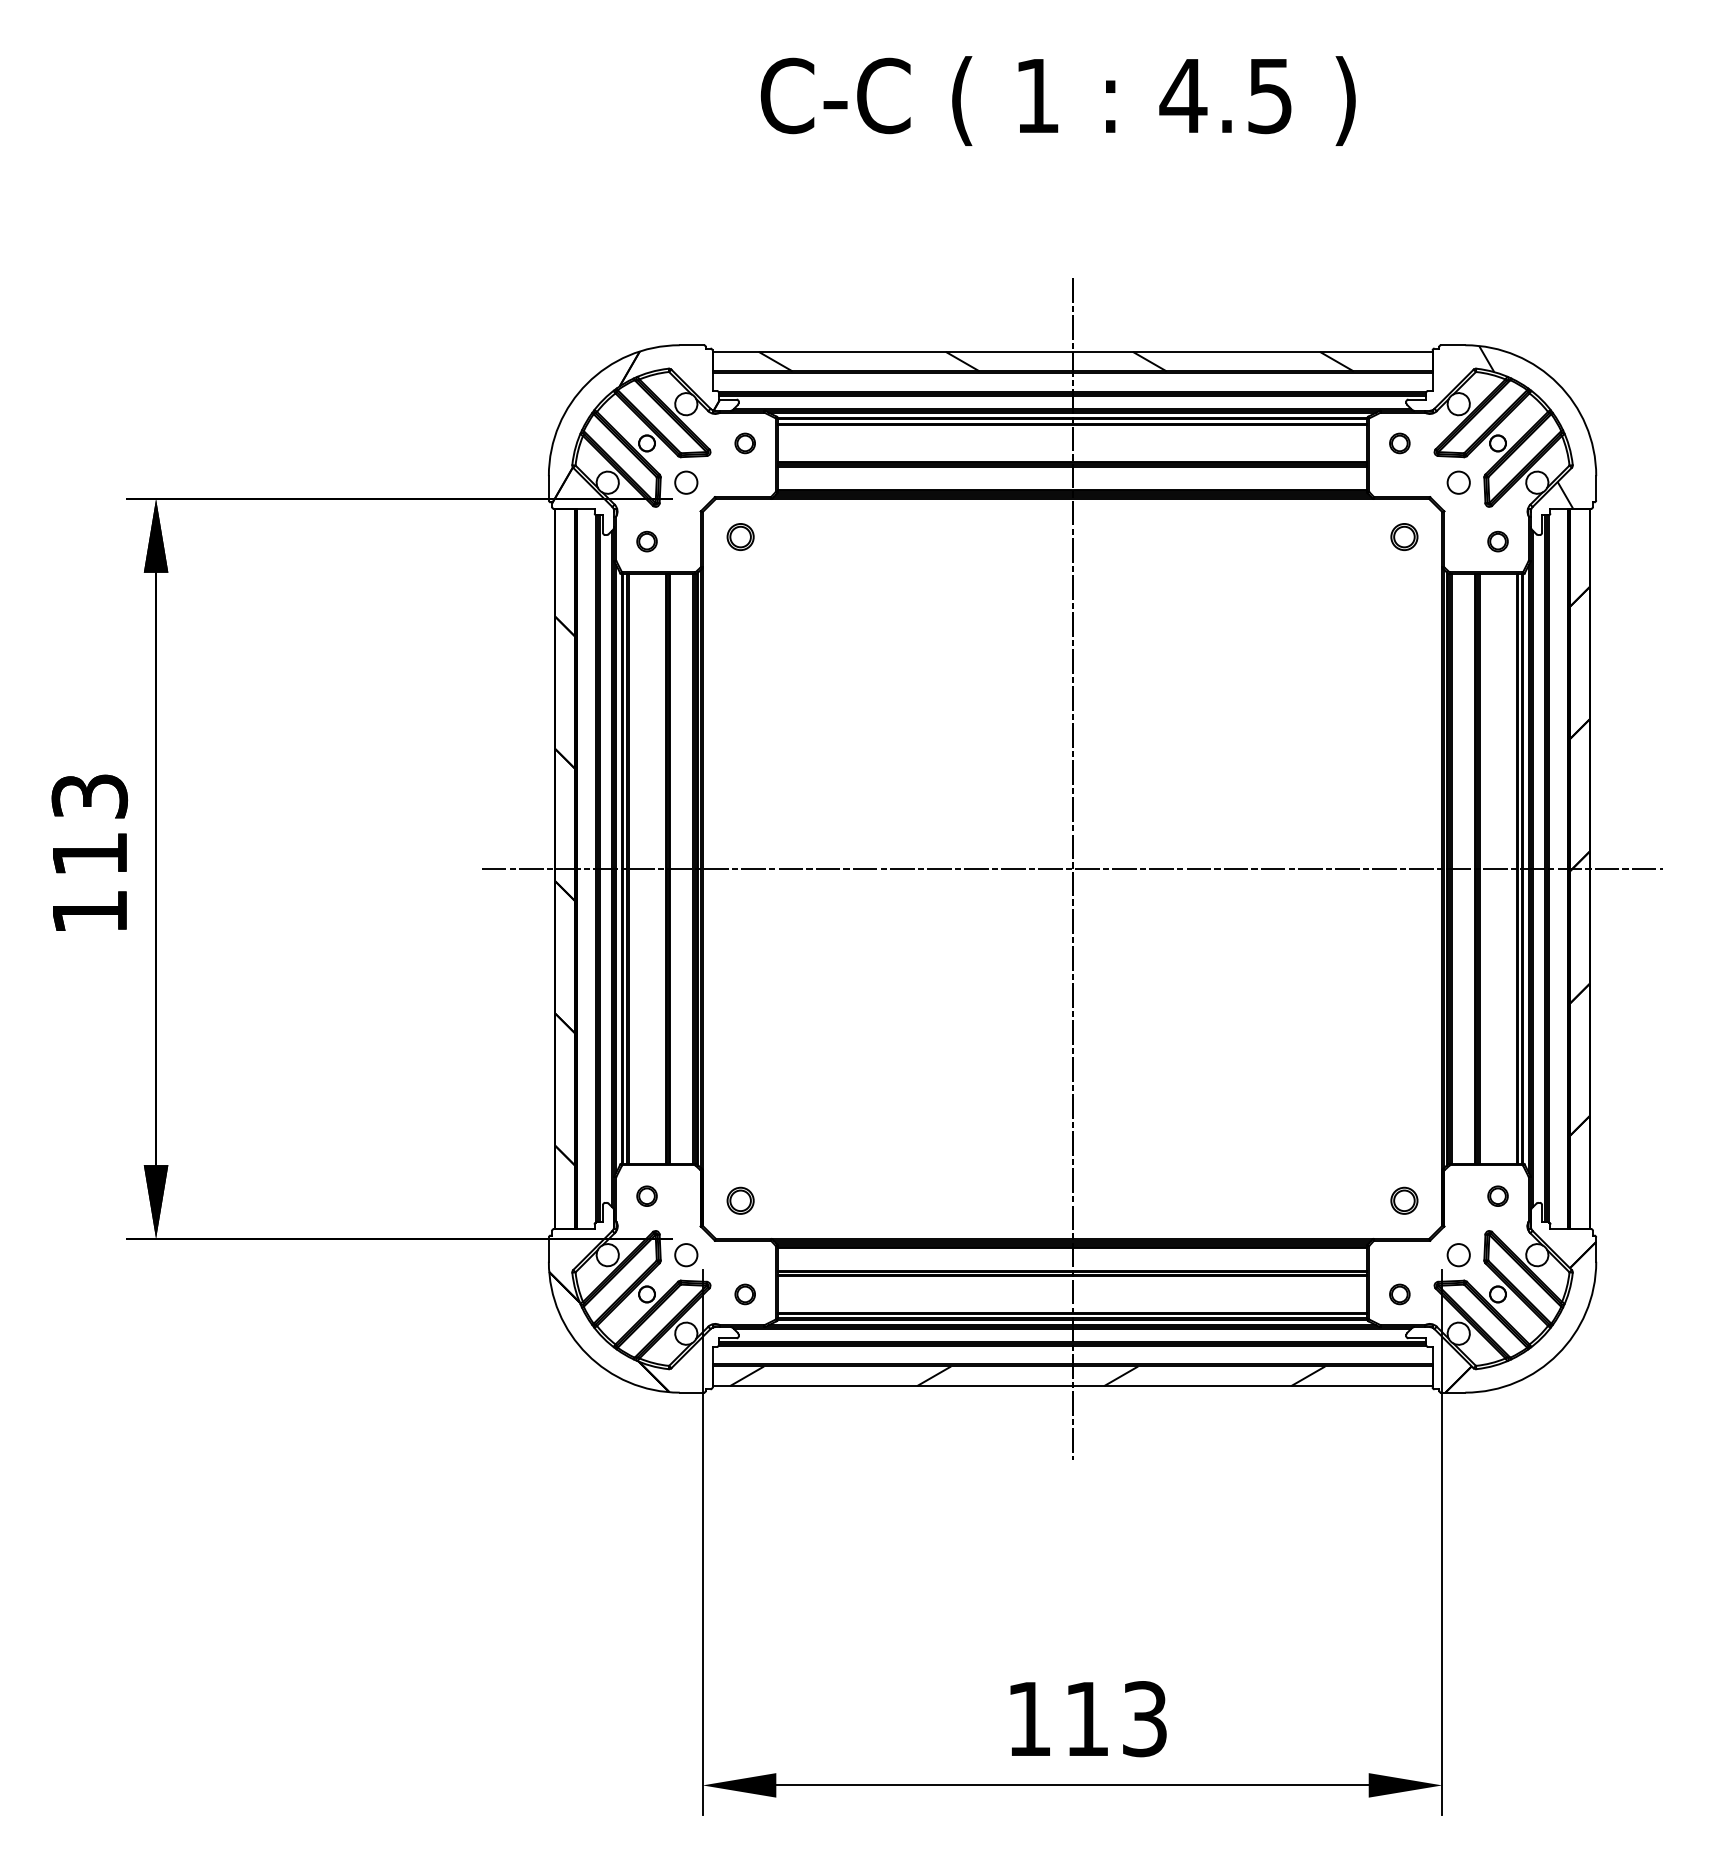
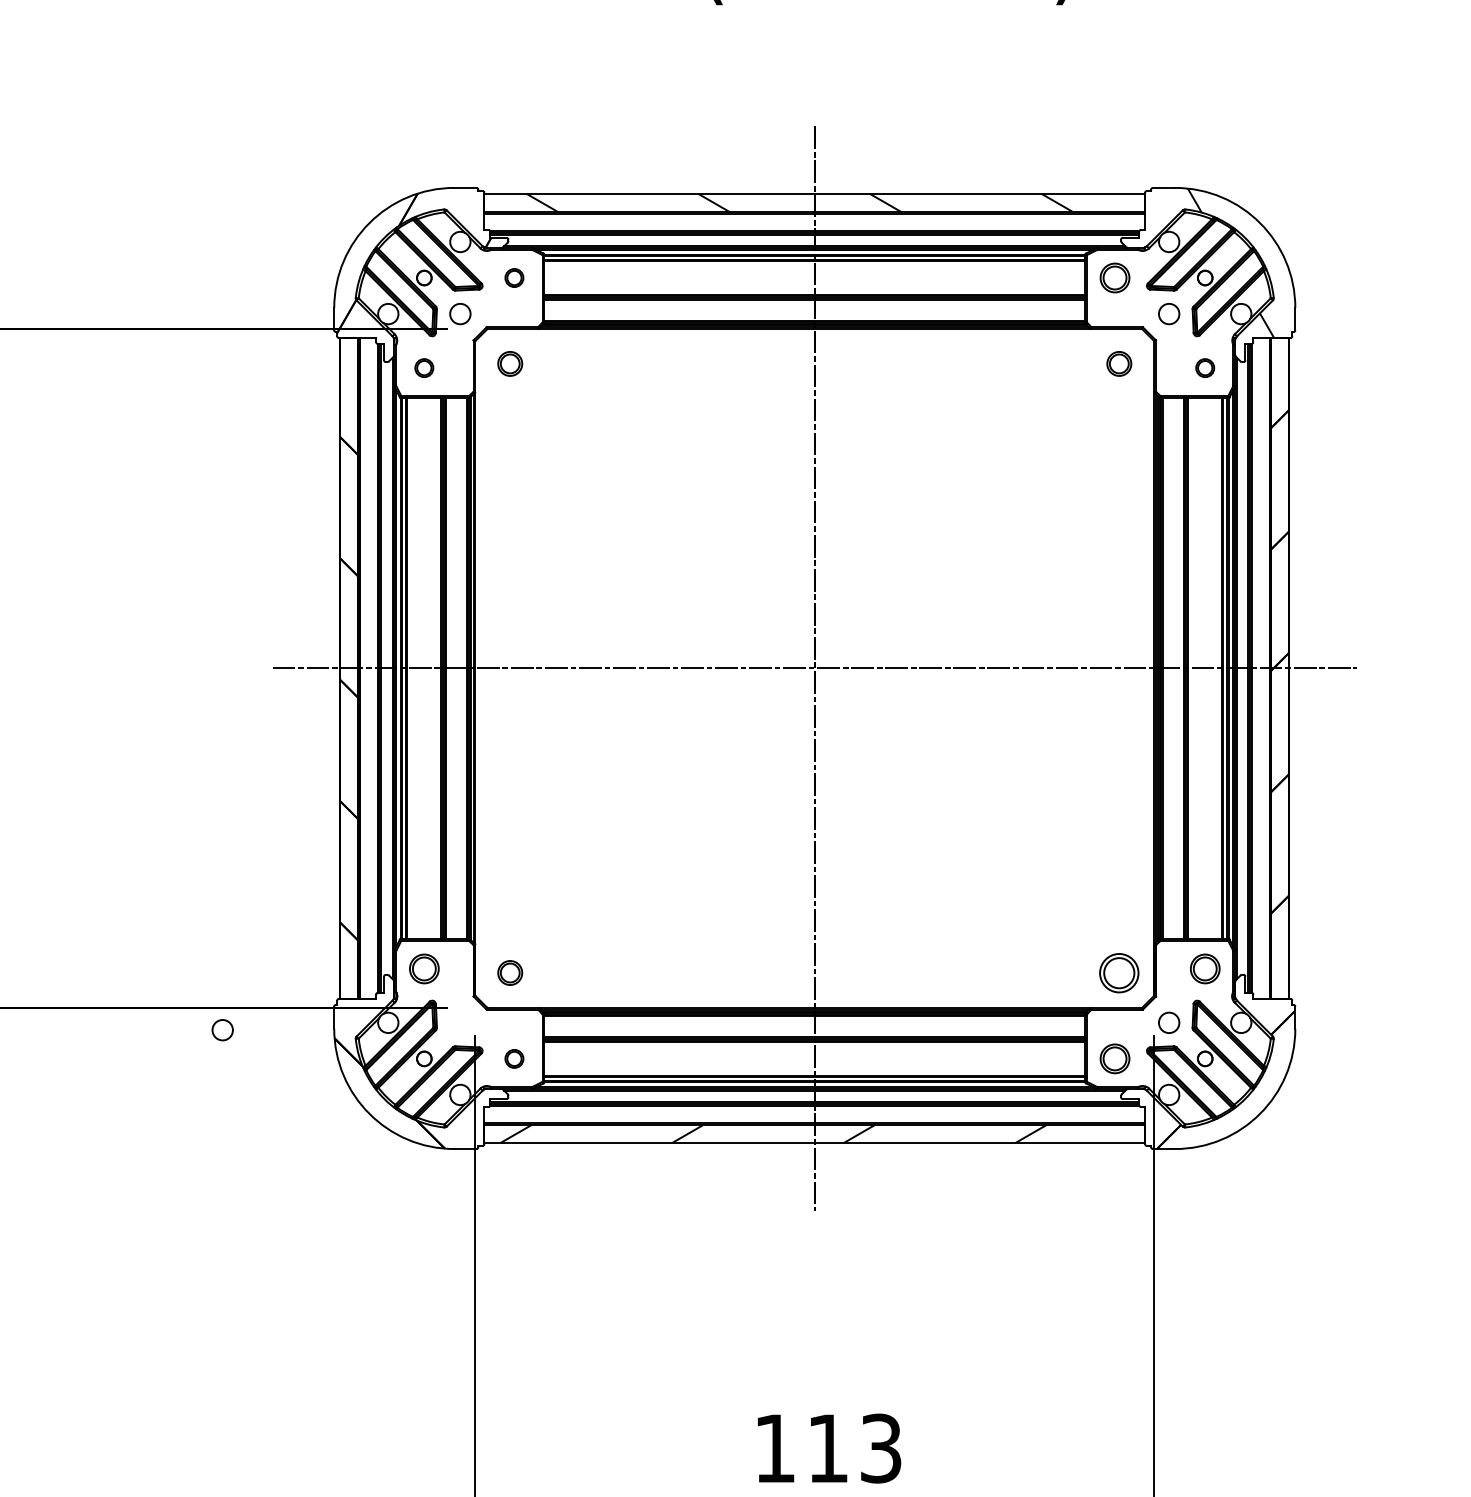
part: (1399, 443) -> (1114, 278), size x1.6
part: (646, 1195) -> (423, 968), size x1.6
part: (1497, 1195) -> (1204, 968), size x1.6
part: (1404, 1200) -> (1119, 972), size x1.6
circle: (686, 1255) -> (222, 1030), moved
part: (1399, 1294) -> (1114, 1058), size x1.6

